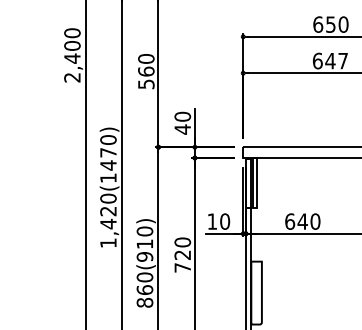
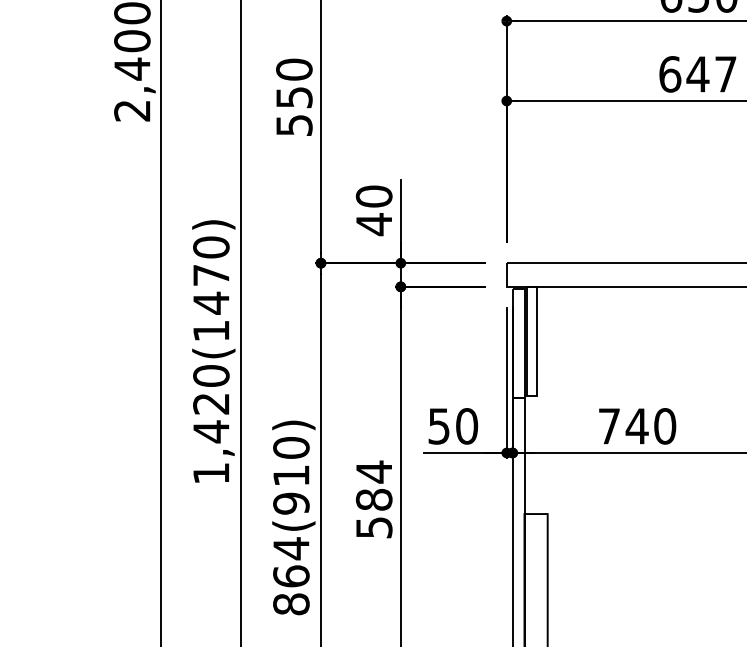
text: (146, 71) -> (294, 97), 560 -> 550
text: (211, 221) -> (437, 426), 10 -> 50
text: (290, 221) -> (610, 426), 640 -> 740
text: (182, 254) -> (373, 498), 720 -> 584
text: (144, 277) -> (290, 548), 860(910) -> 864(910)

